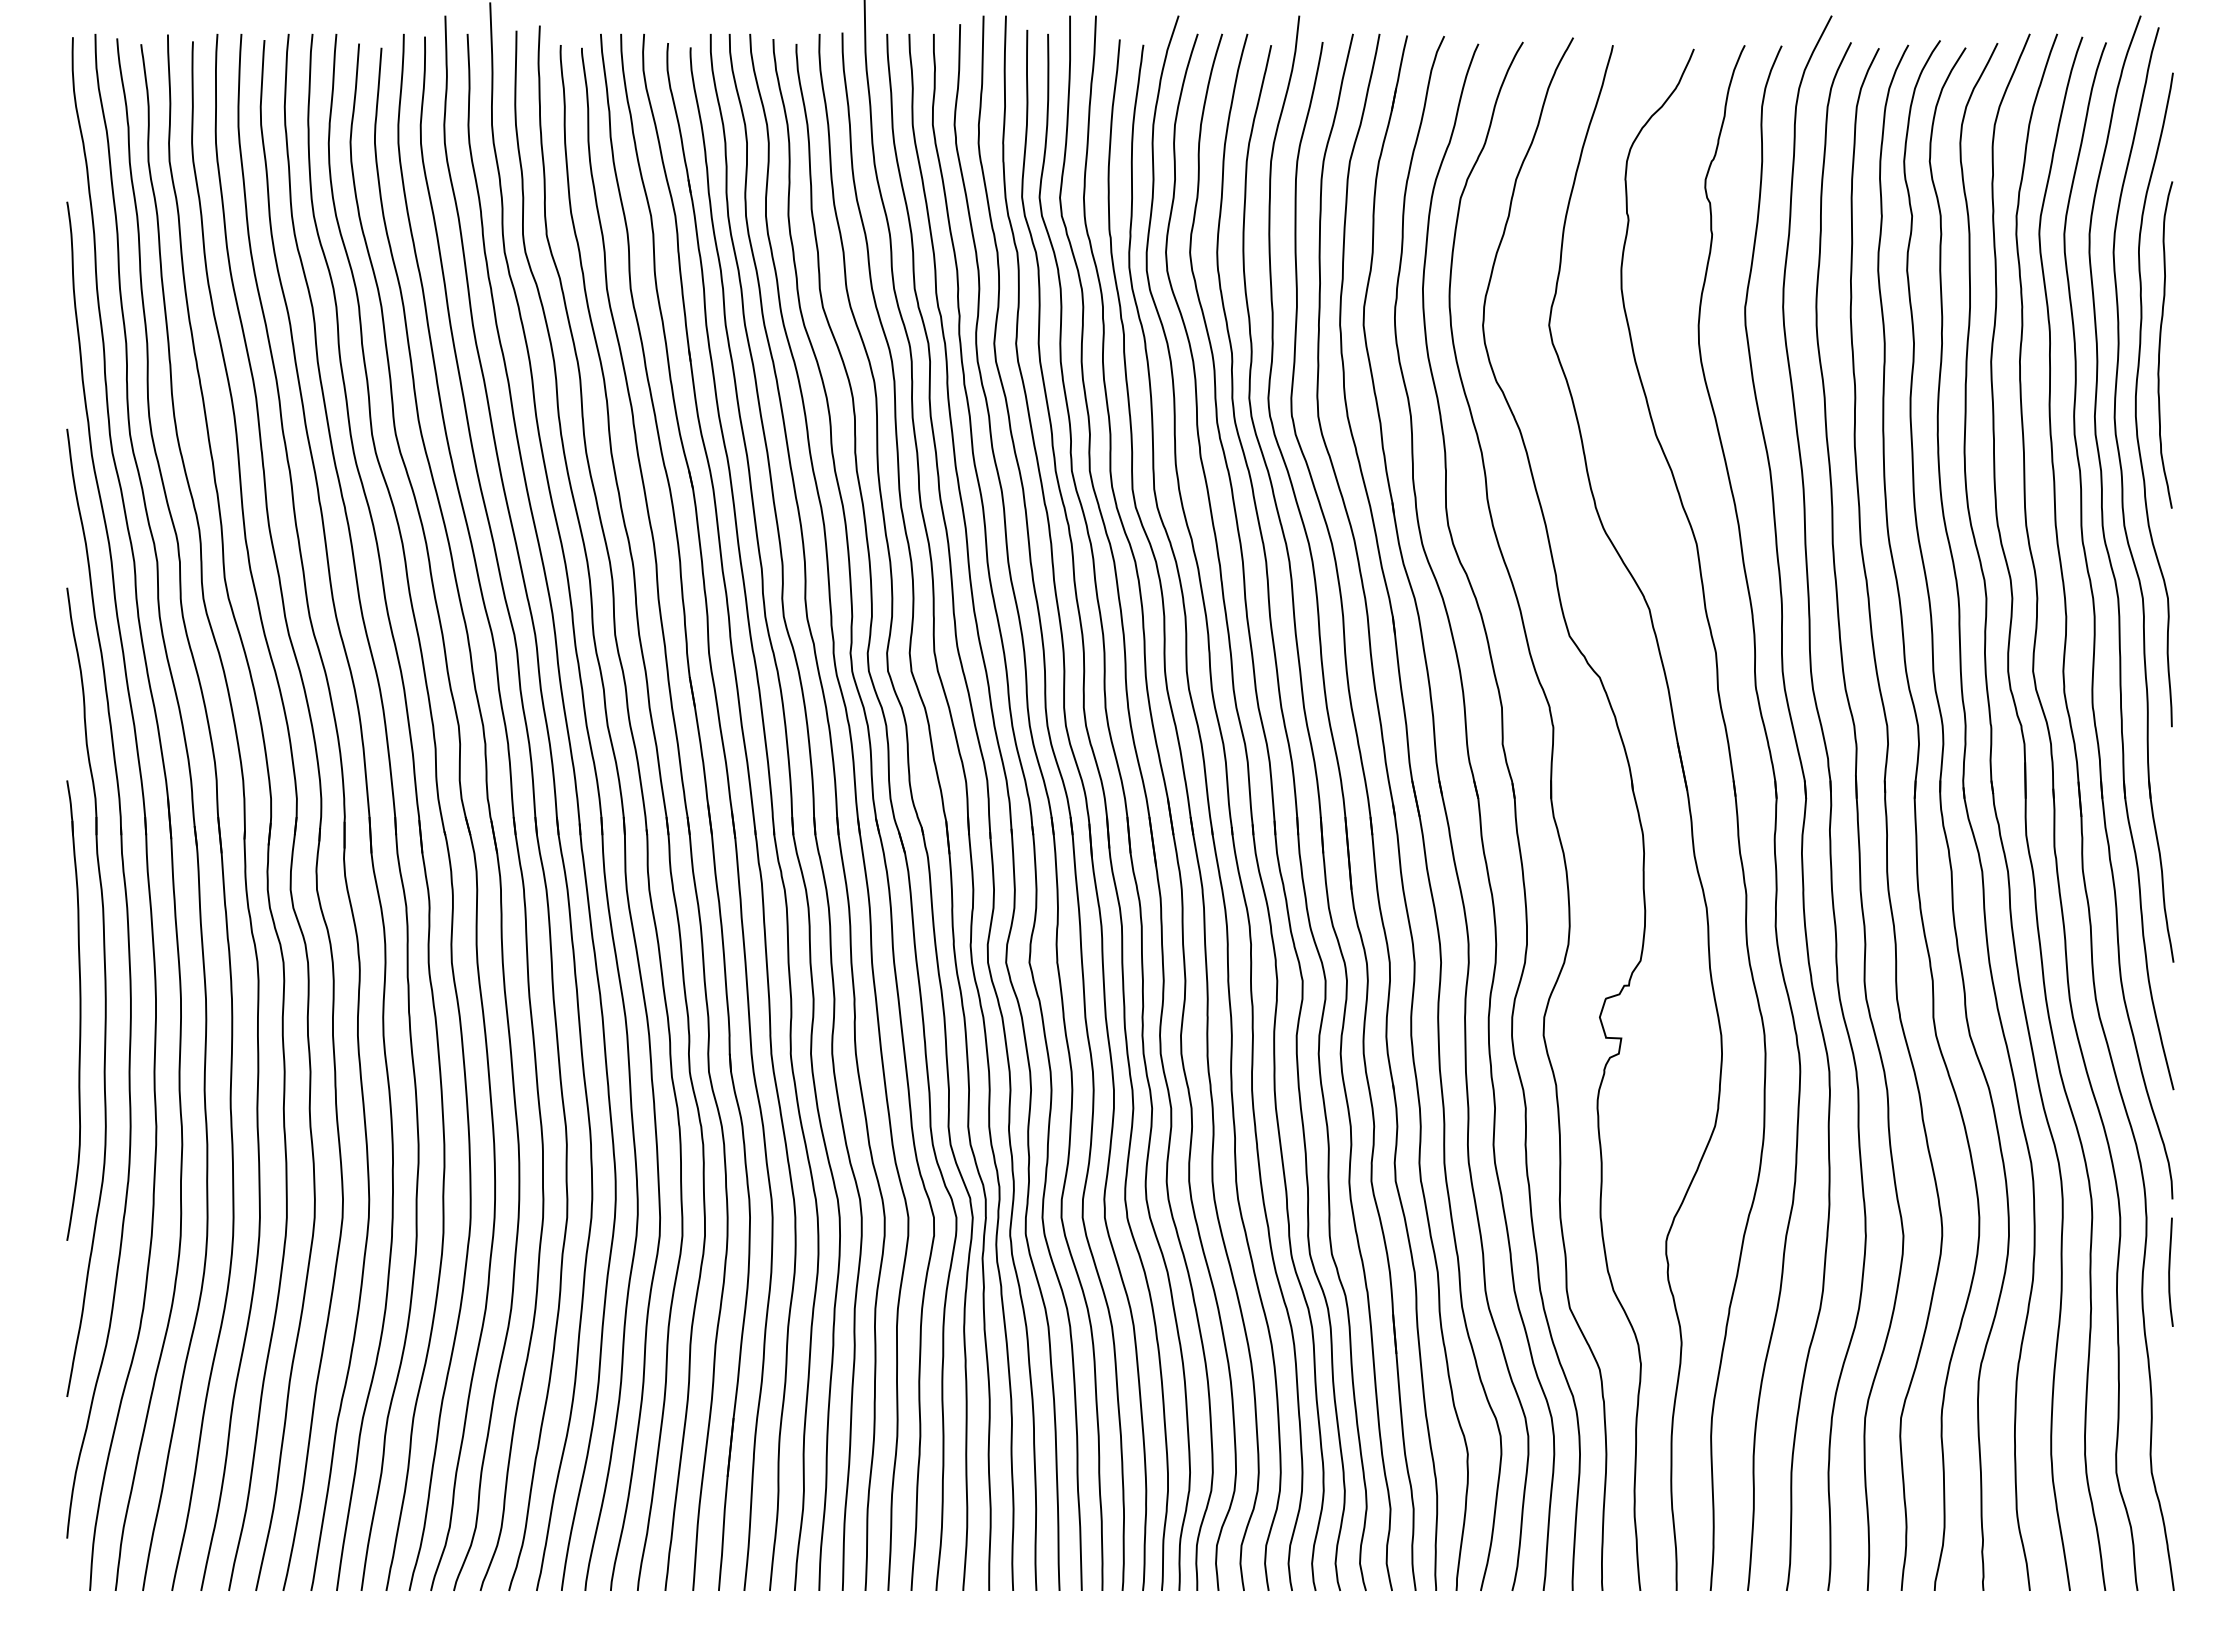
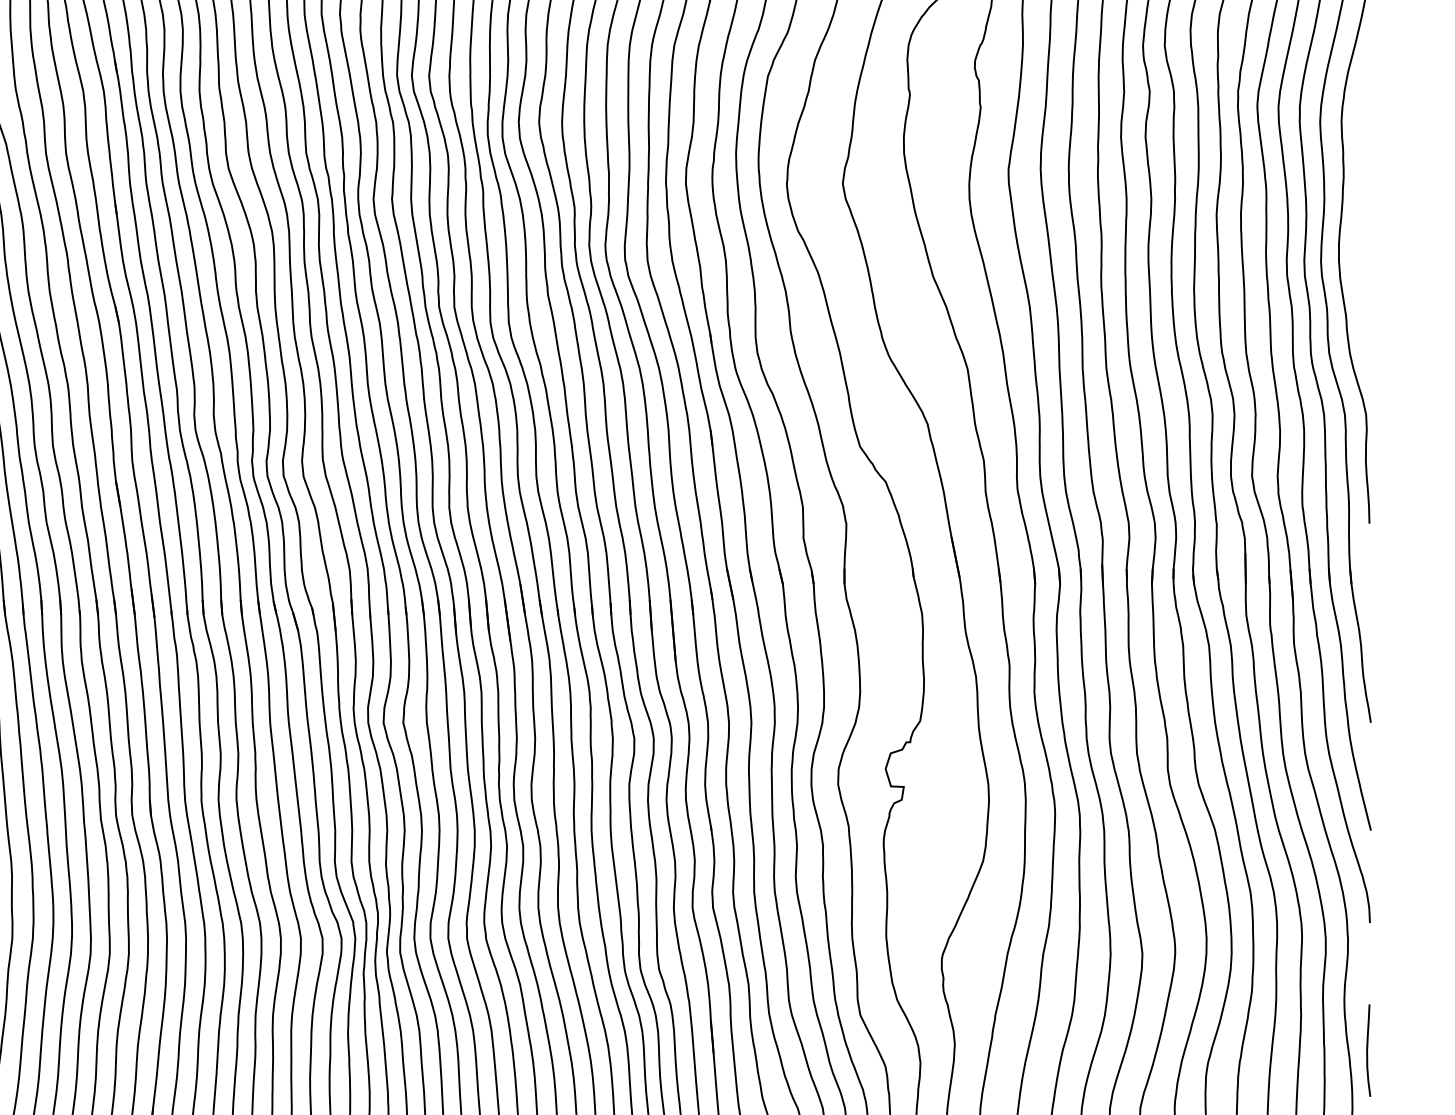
curve: (2160, 344) -> (1359, 200), removed
curve: (2170, 1271) -> (1368, 1050), moved

